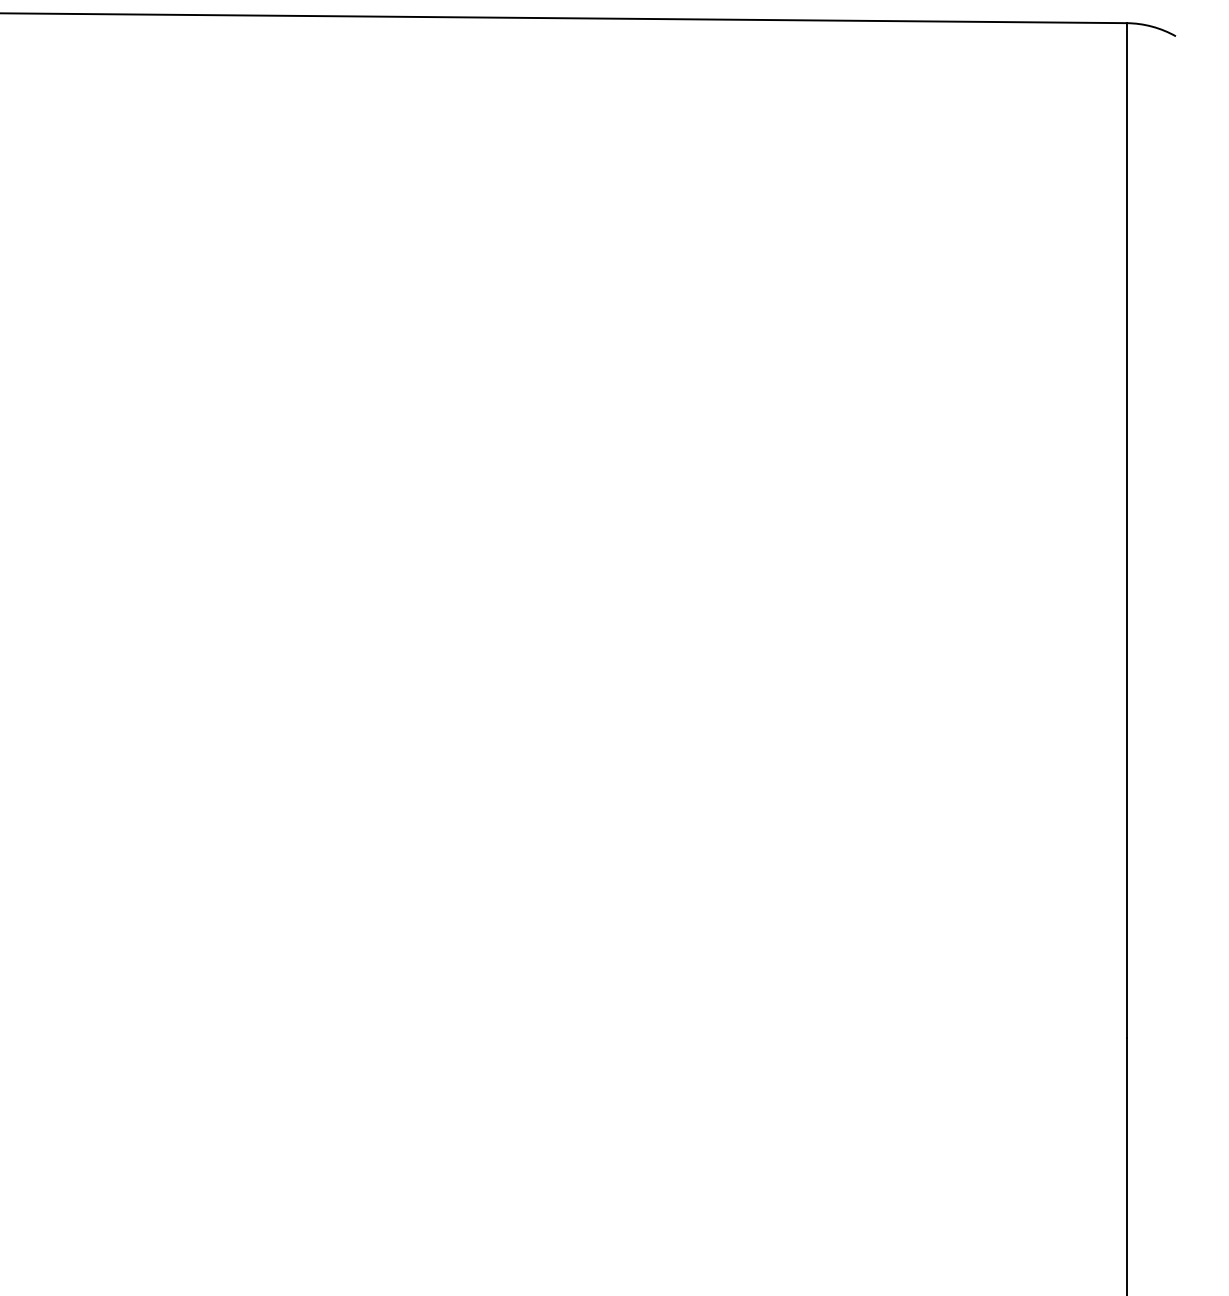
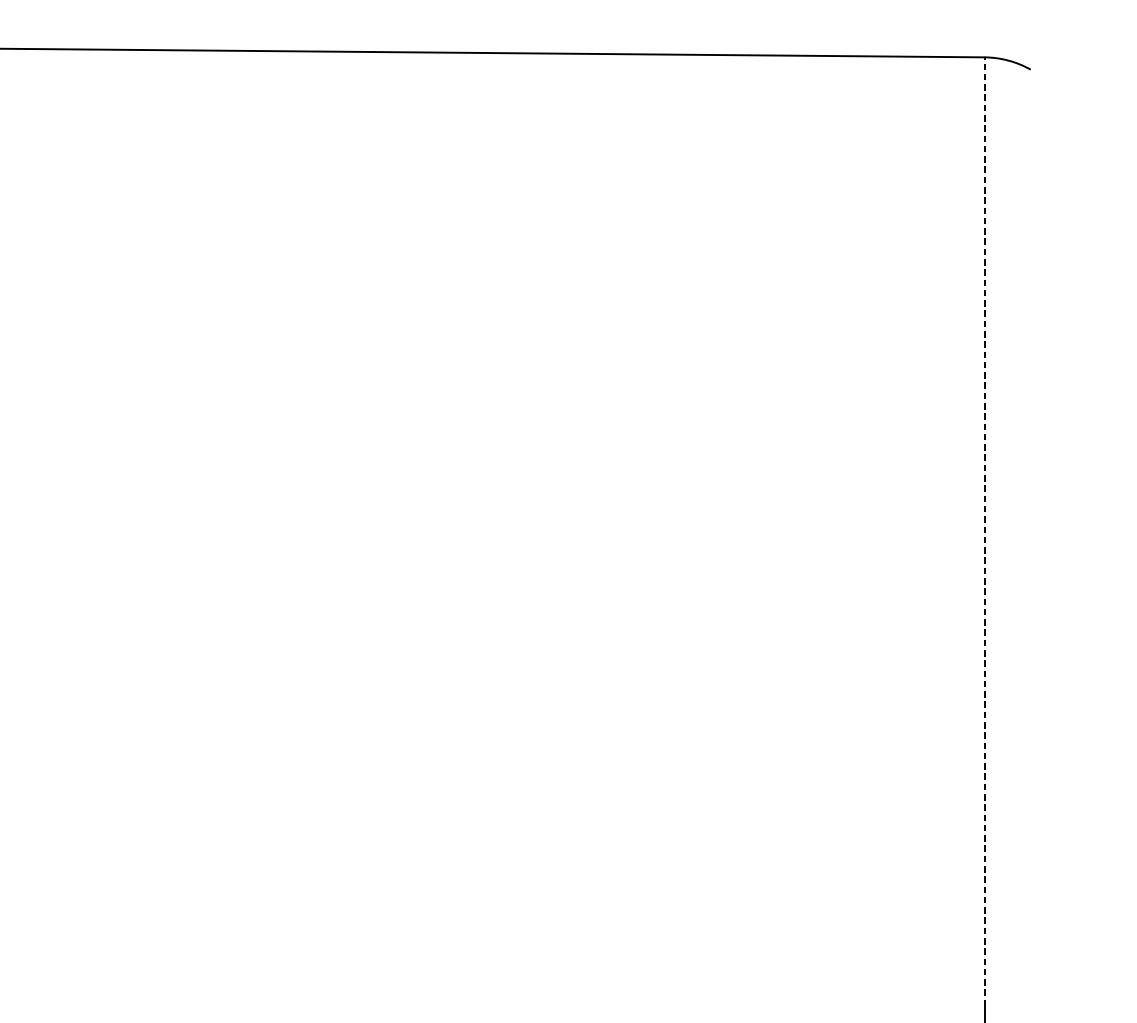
line: (1126, 529) -> (984, 530), solid -> dashed

